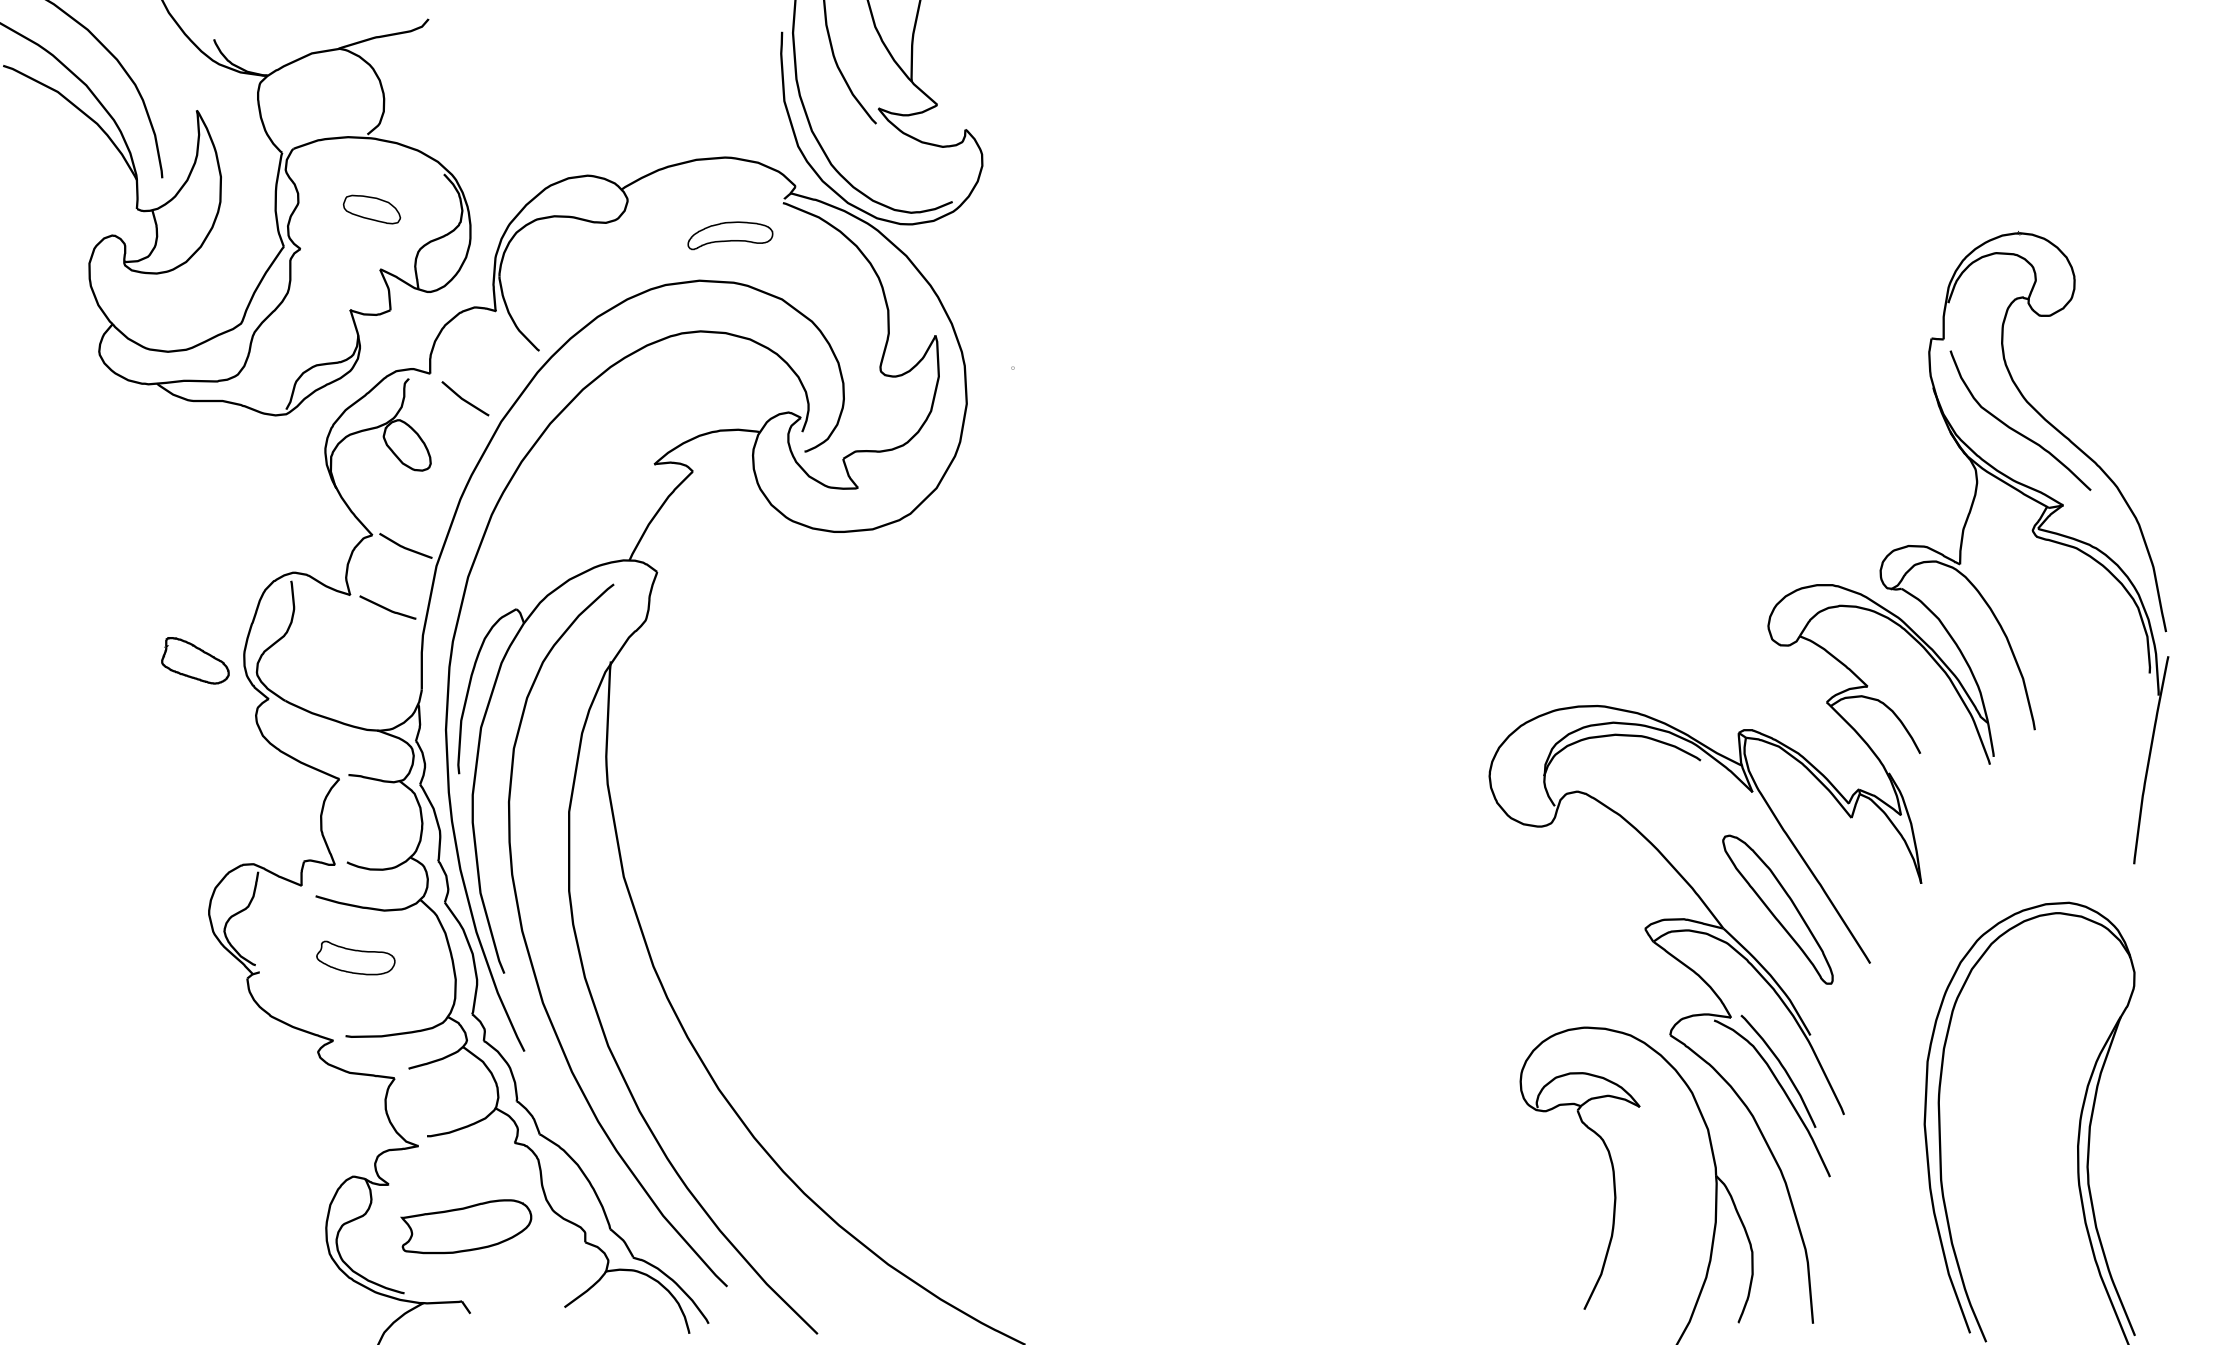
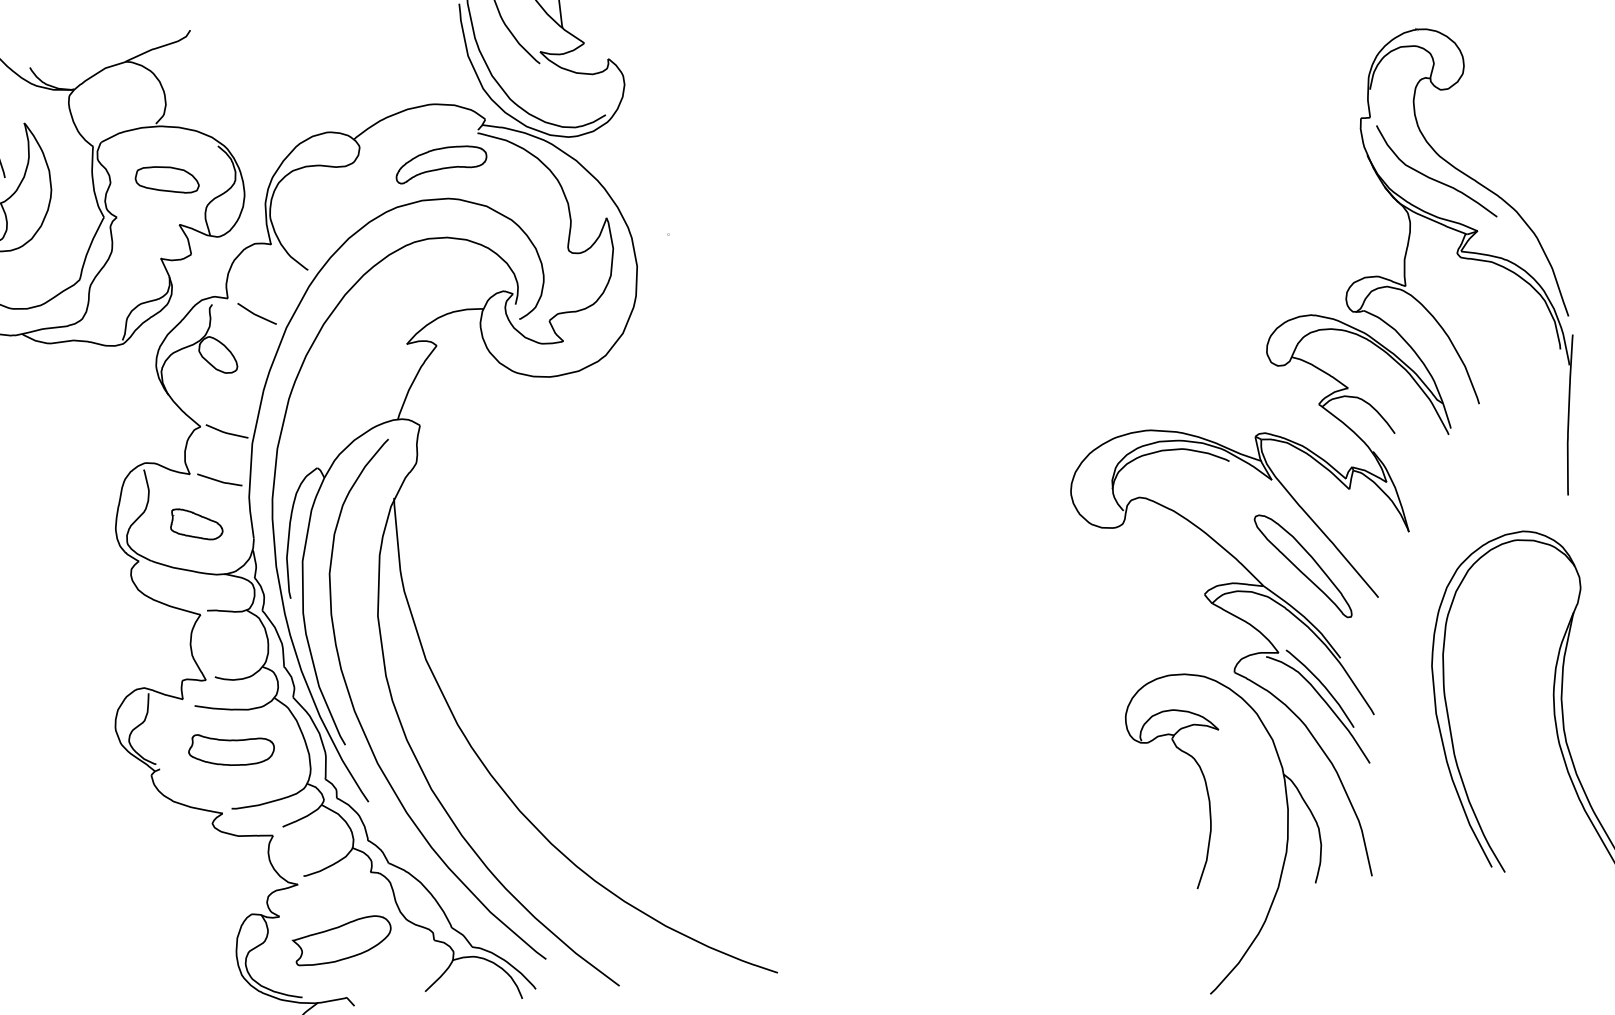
part: (371, 209) -> (166, 180), size x1.43
part: (730, 235) -> (441, 163), size x1.43
part: (195, 660) -> (196, 523), moved
part: (355, 957) -> (231, 748), size x1.43

